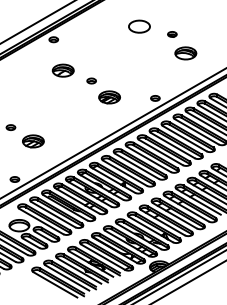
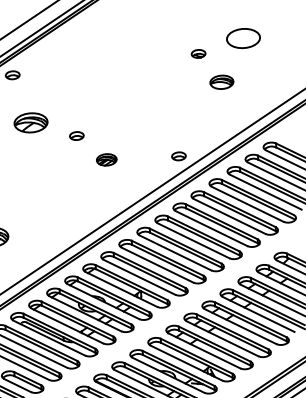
part: (139, 26) -> (243, 38), moved
part: (185, 53) -> (221, 82), size x0.7
part: (109, 97) -> (106, 159), size x0.6

